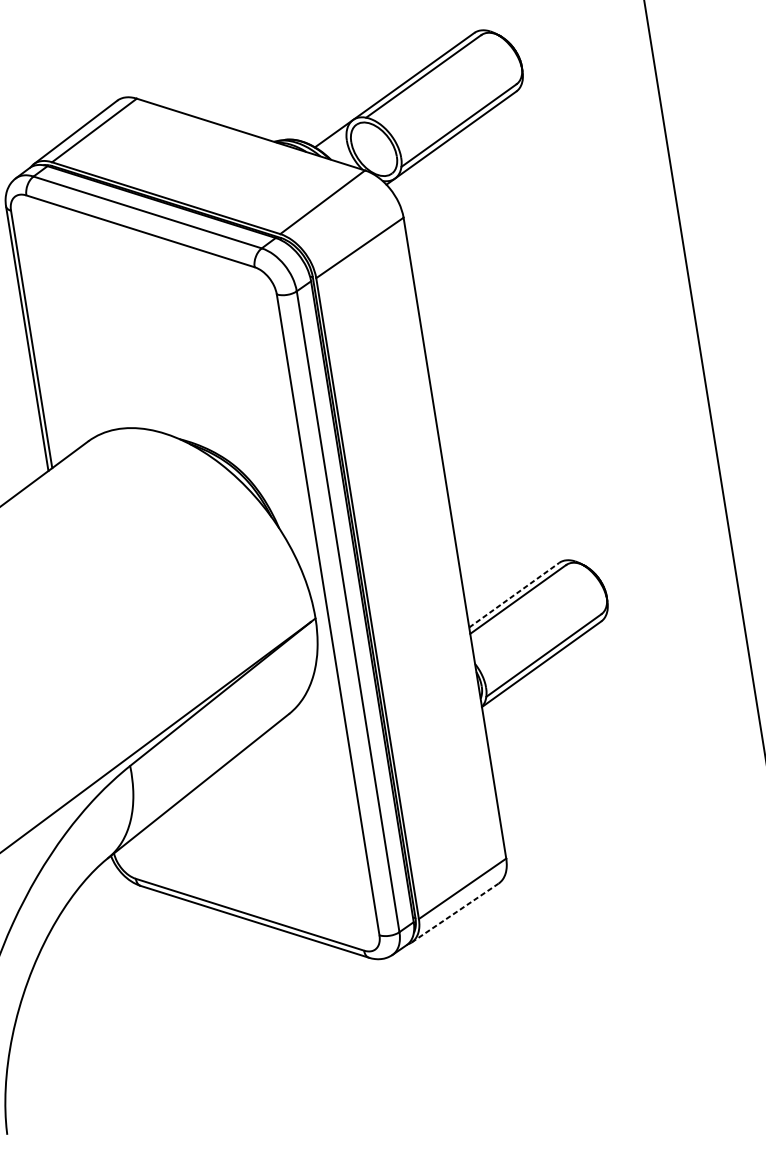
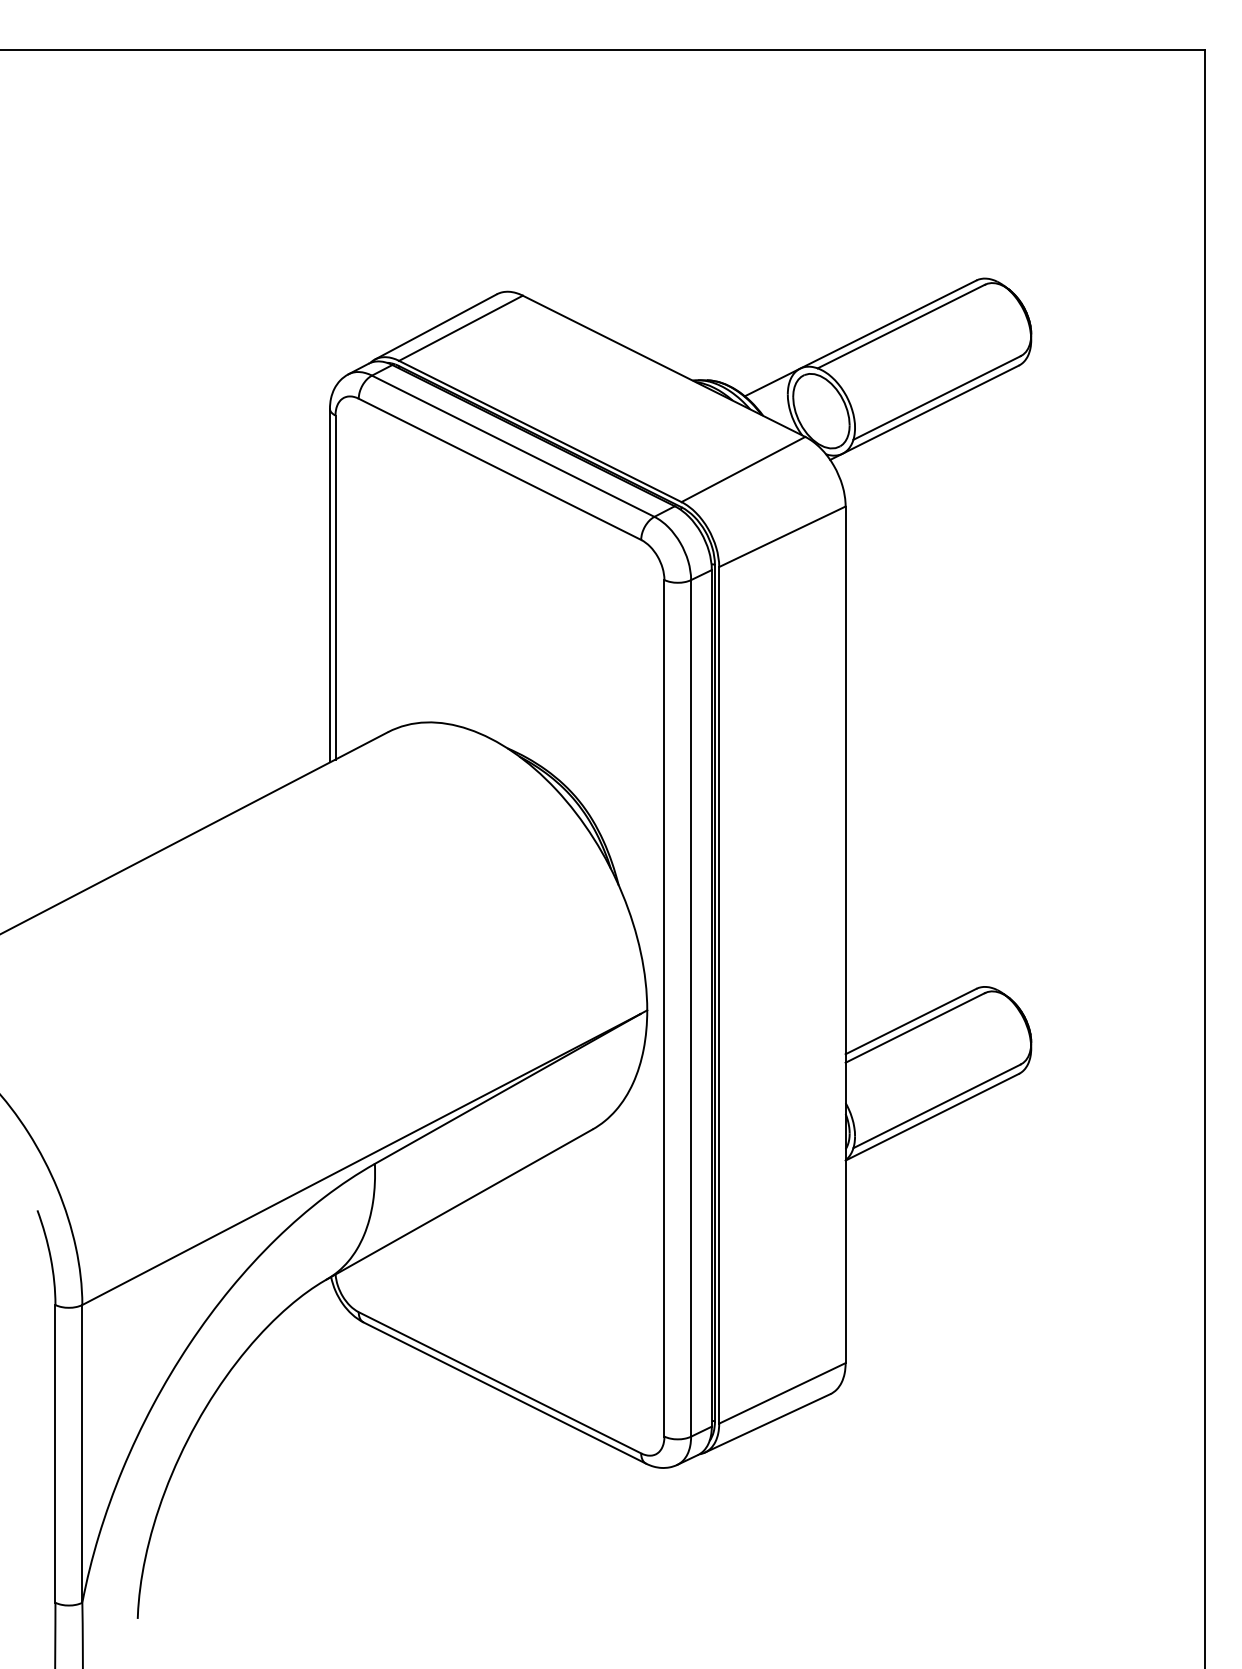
line: (514, 595) -> (911, 1021), dashed -> solid
line: (455, 913) -> (768, 1423), dashed -> solid

